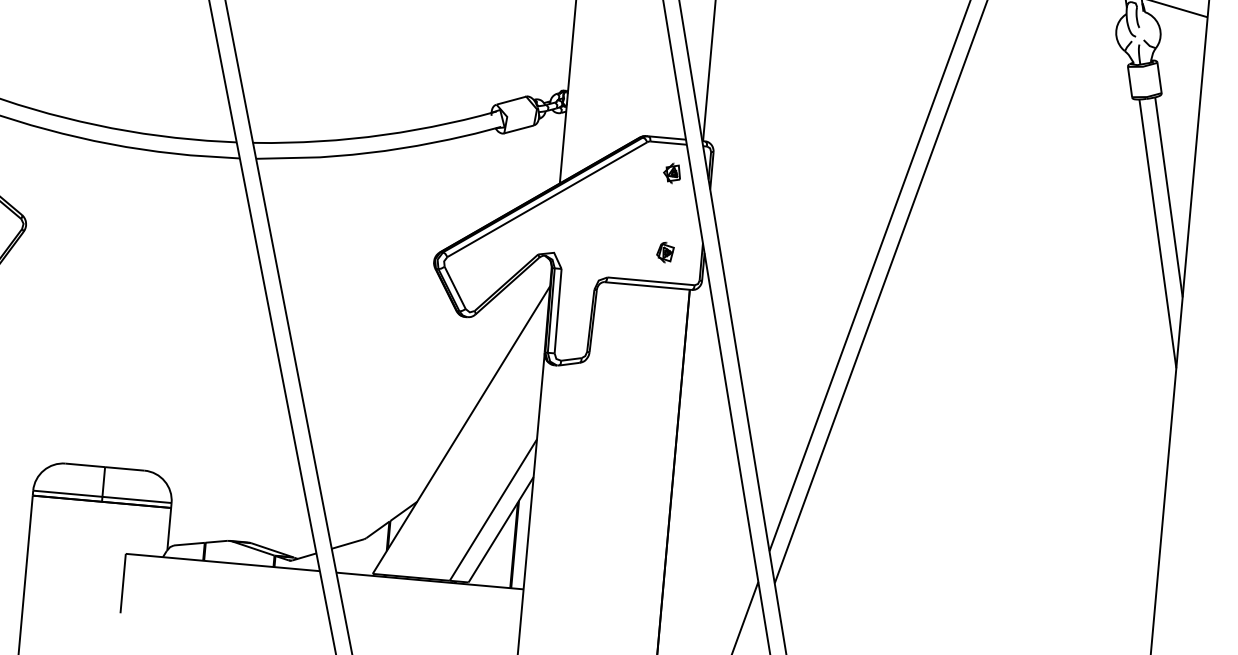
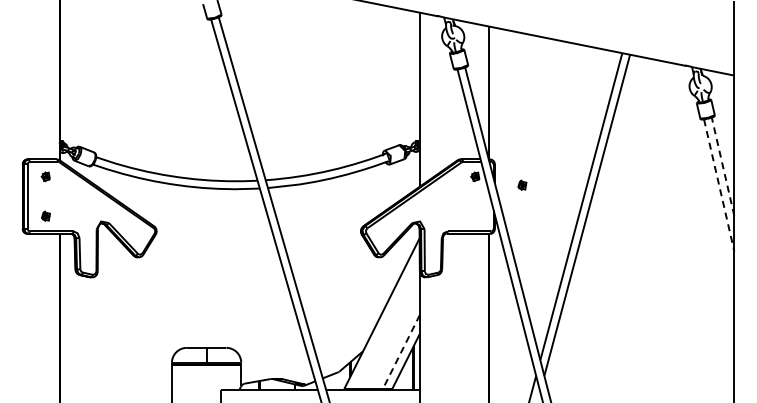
line: (1167, 196) -> (722, 166), solid -> dashed
line: (1158, 234) -> (719, 185), solid -> dashed
part: (665, 250) -> (522, 184), moved
line: (493, 511) -> (401, 352), solid -> dashed

